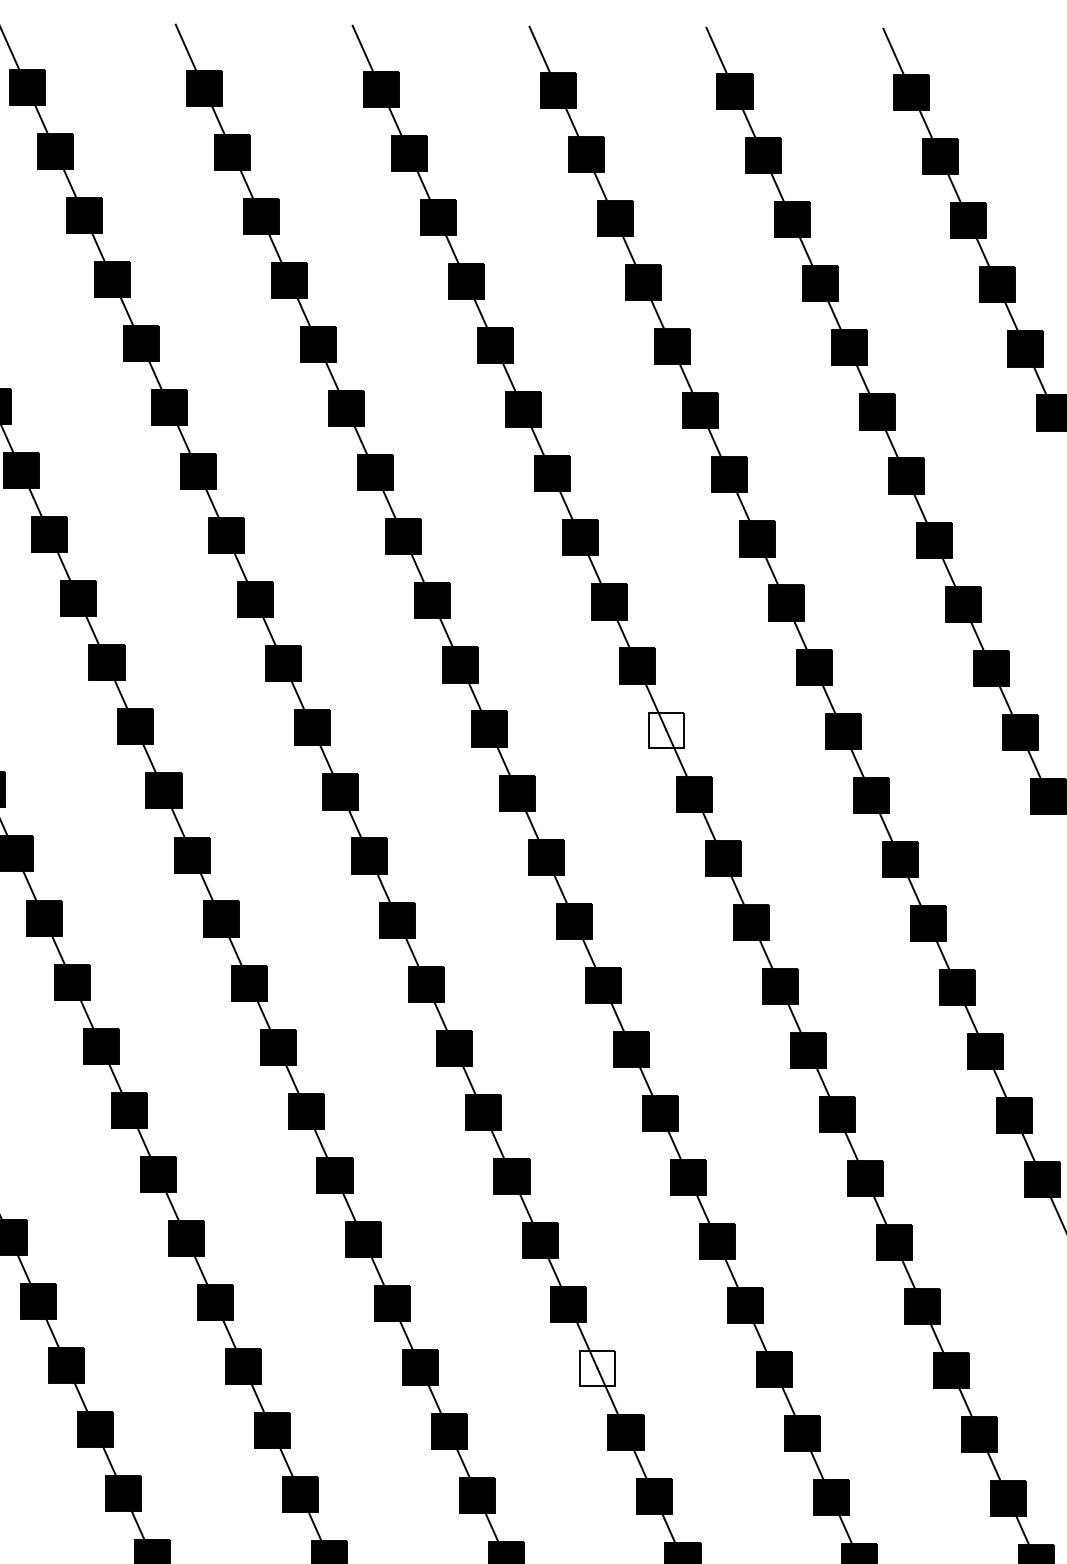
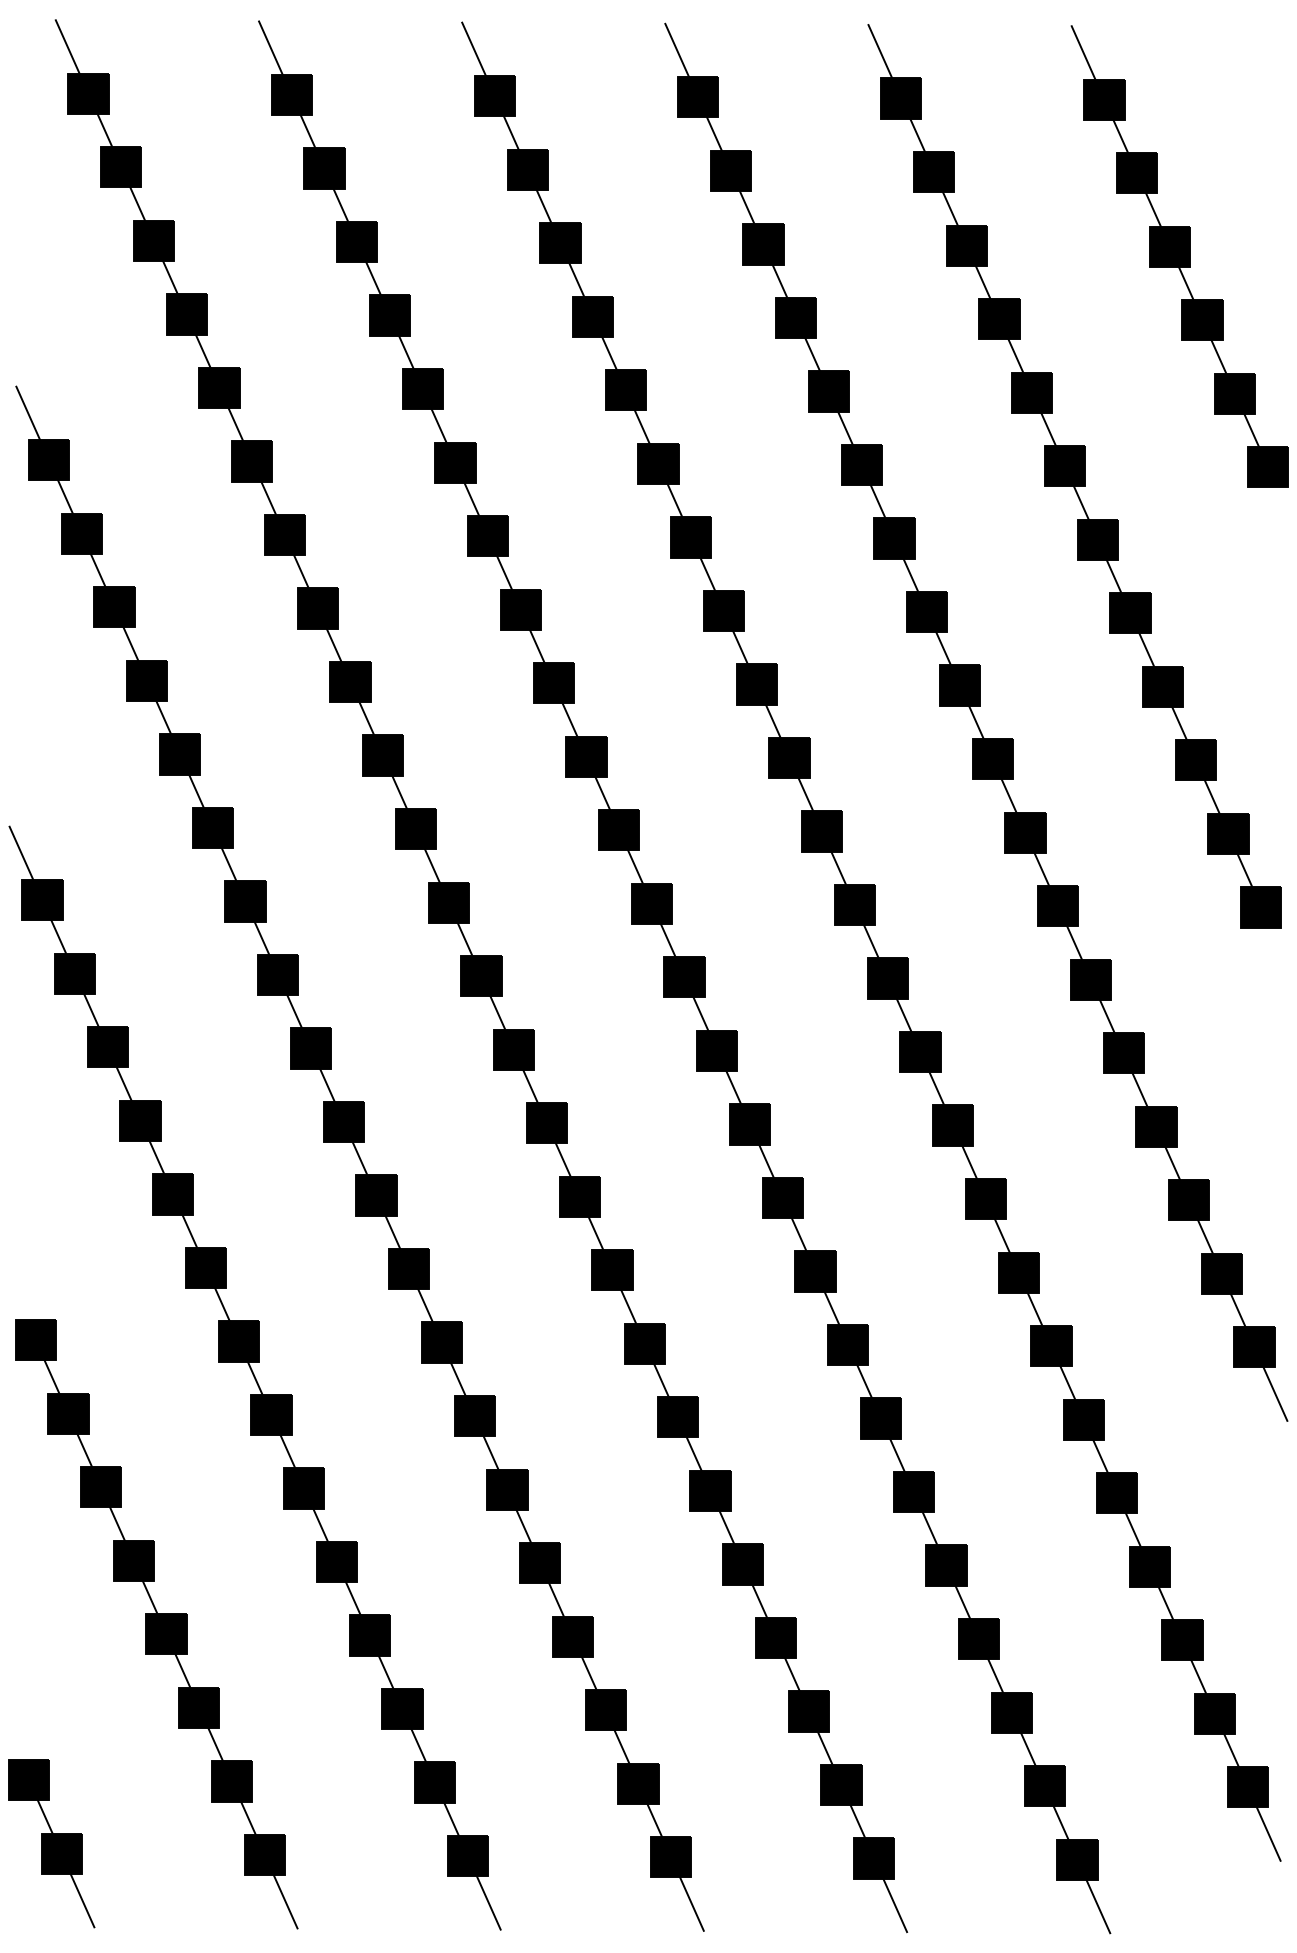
fill: (666, 730) -> (822, 831), added
fill: (597, 1368) -> (743, 1564), added

